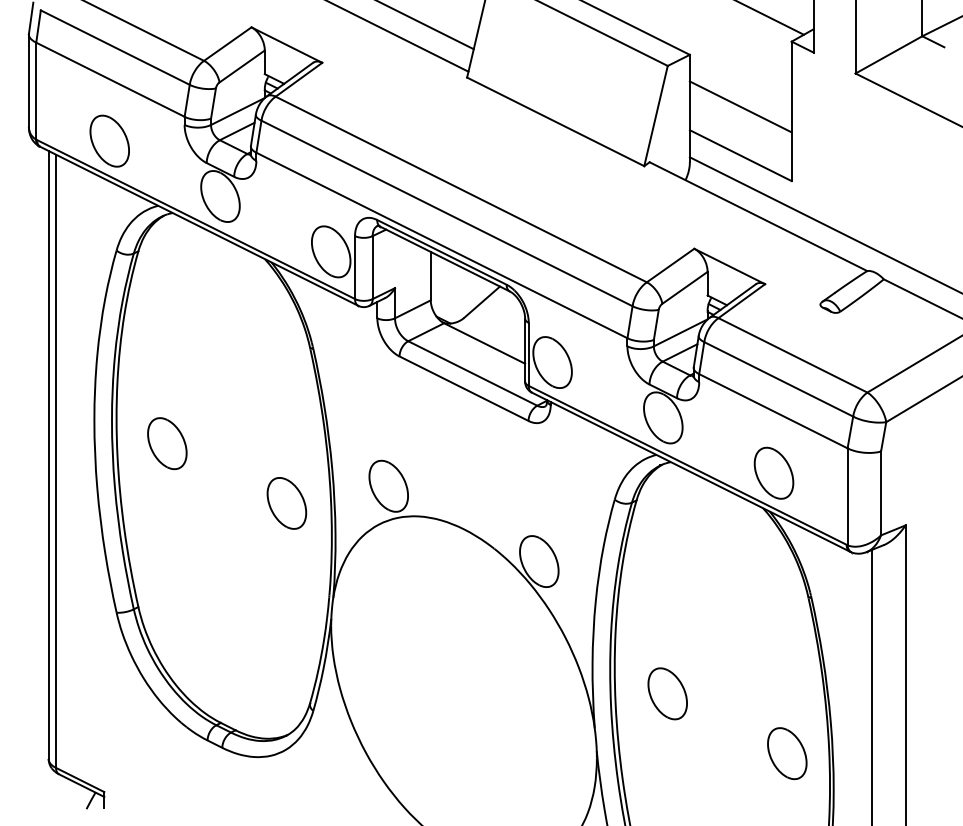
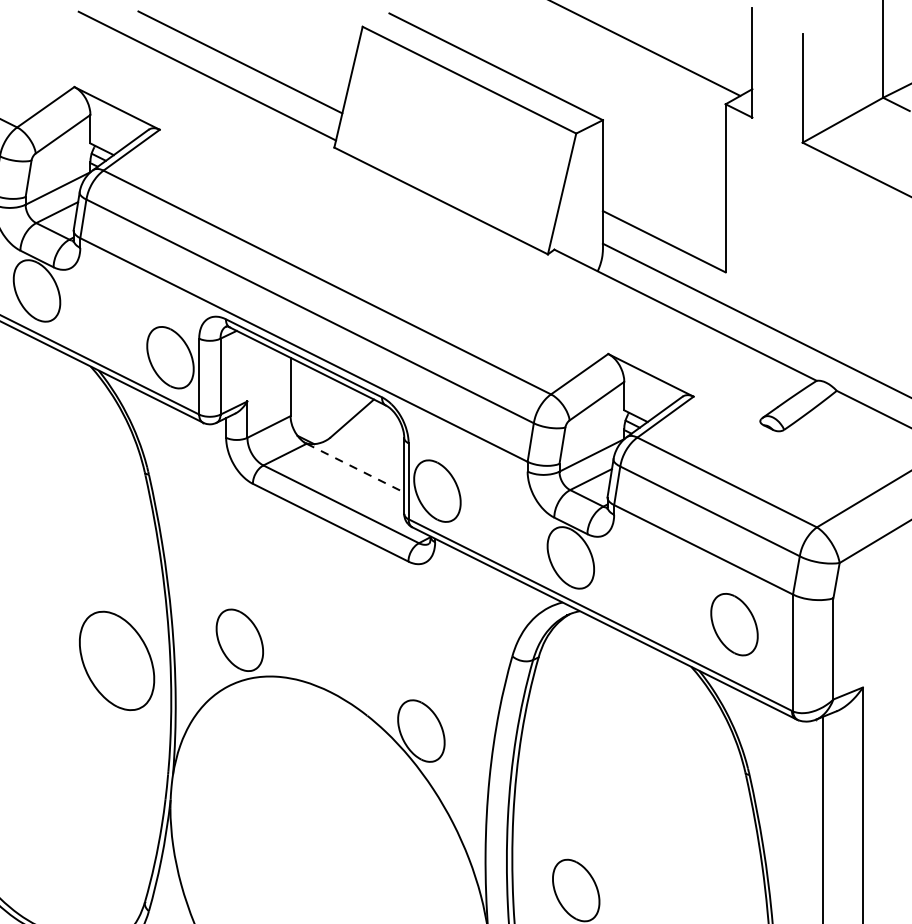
line: (740, 106) -> (663, 182), removed
line: (485, 343) -> (356, 468), solid -> dashed
part: (773, 472) -> (733, 623), moved
part: (286, 503) -> (116, 661), size x1.6

